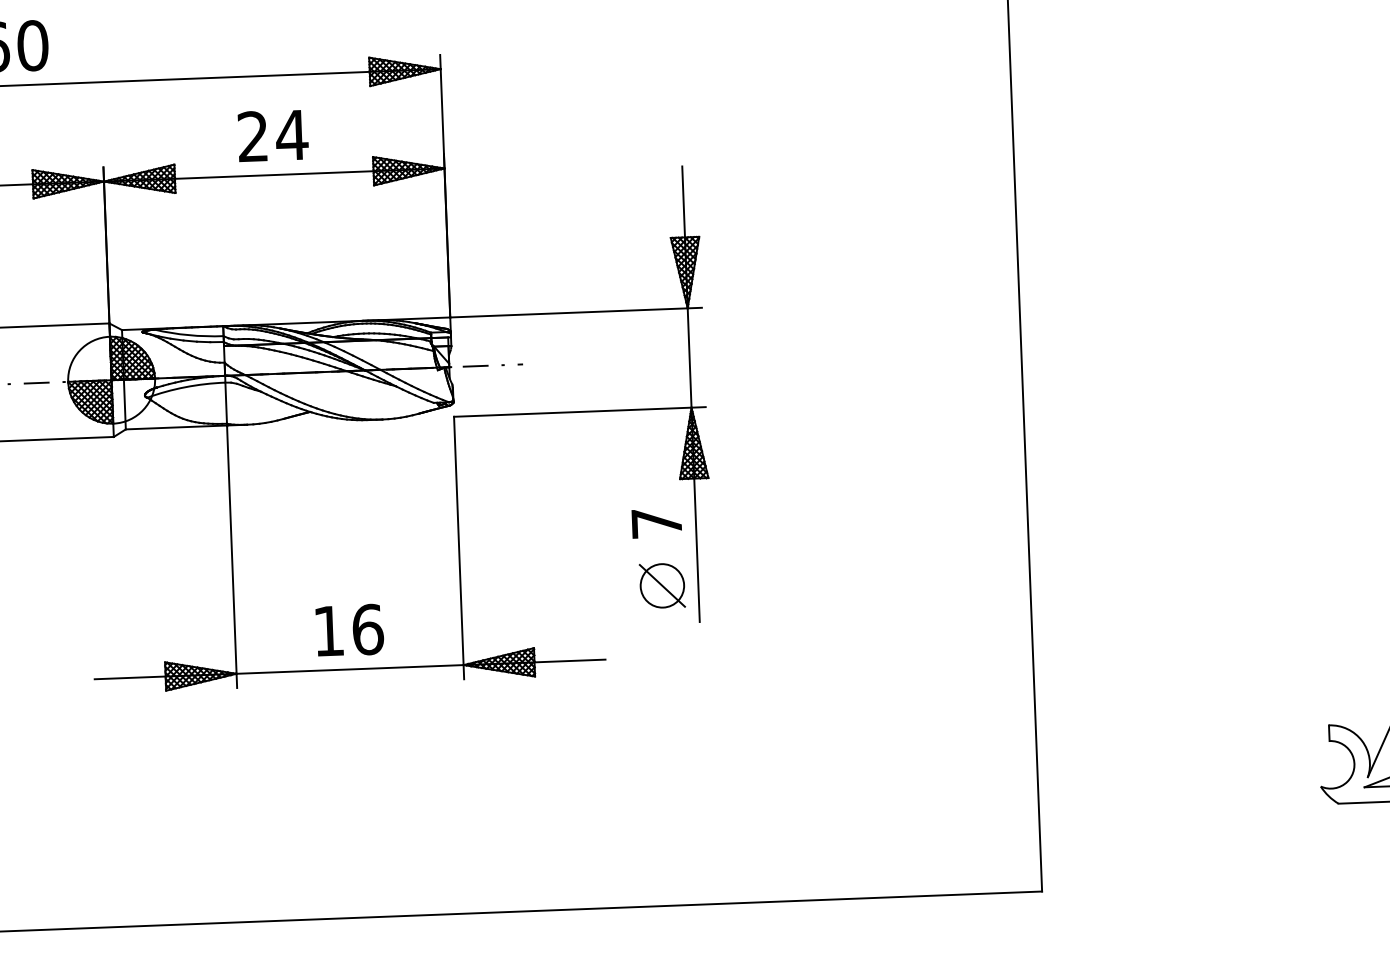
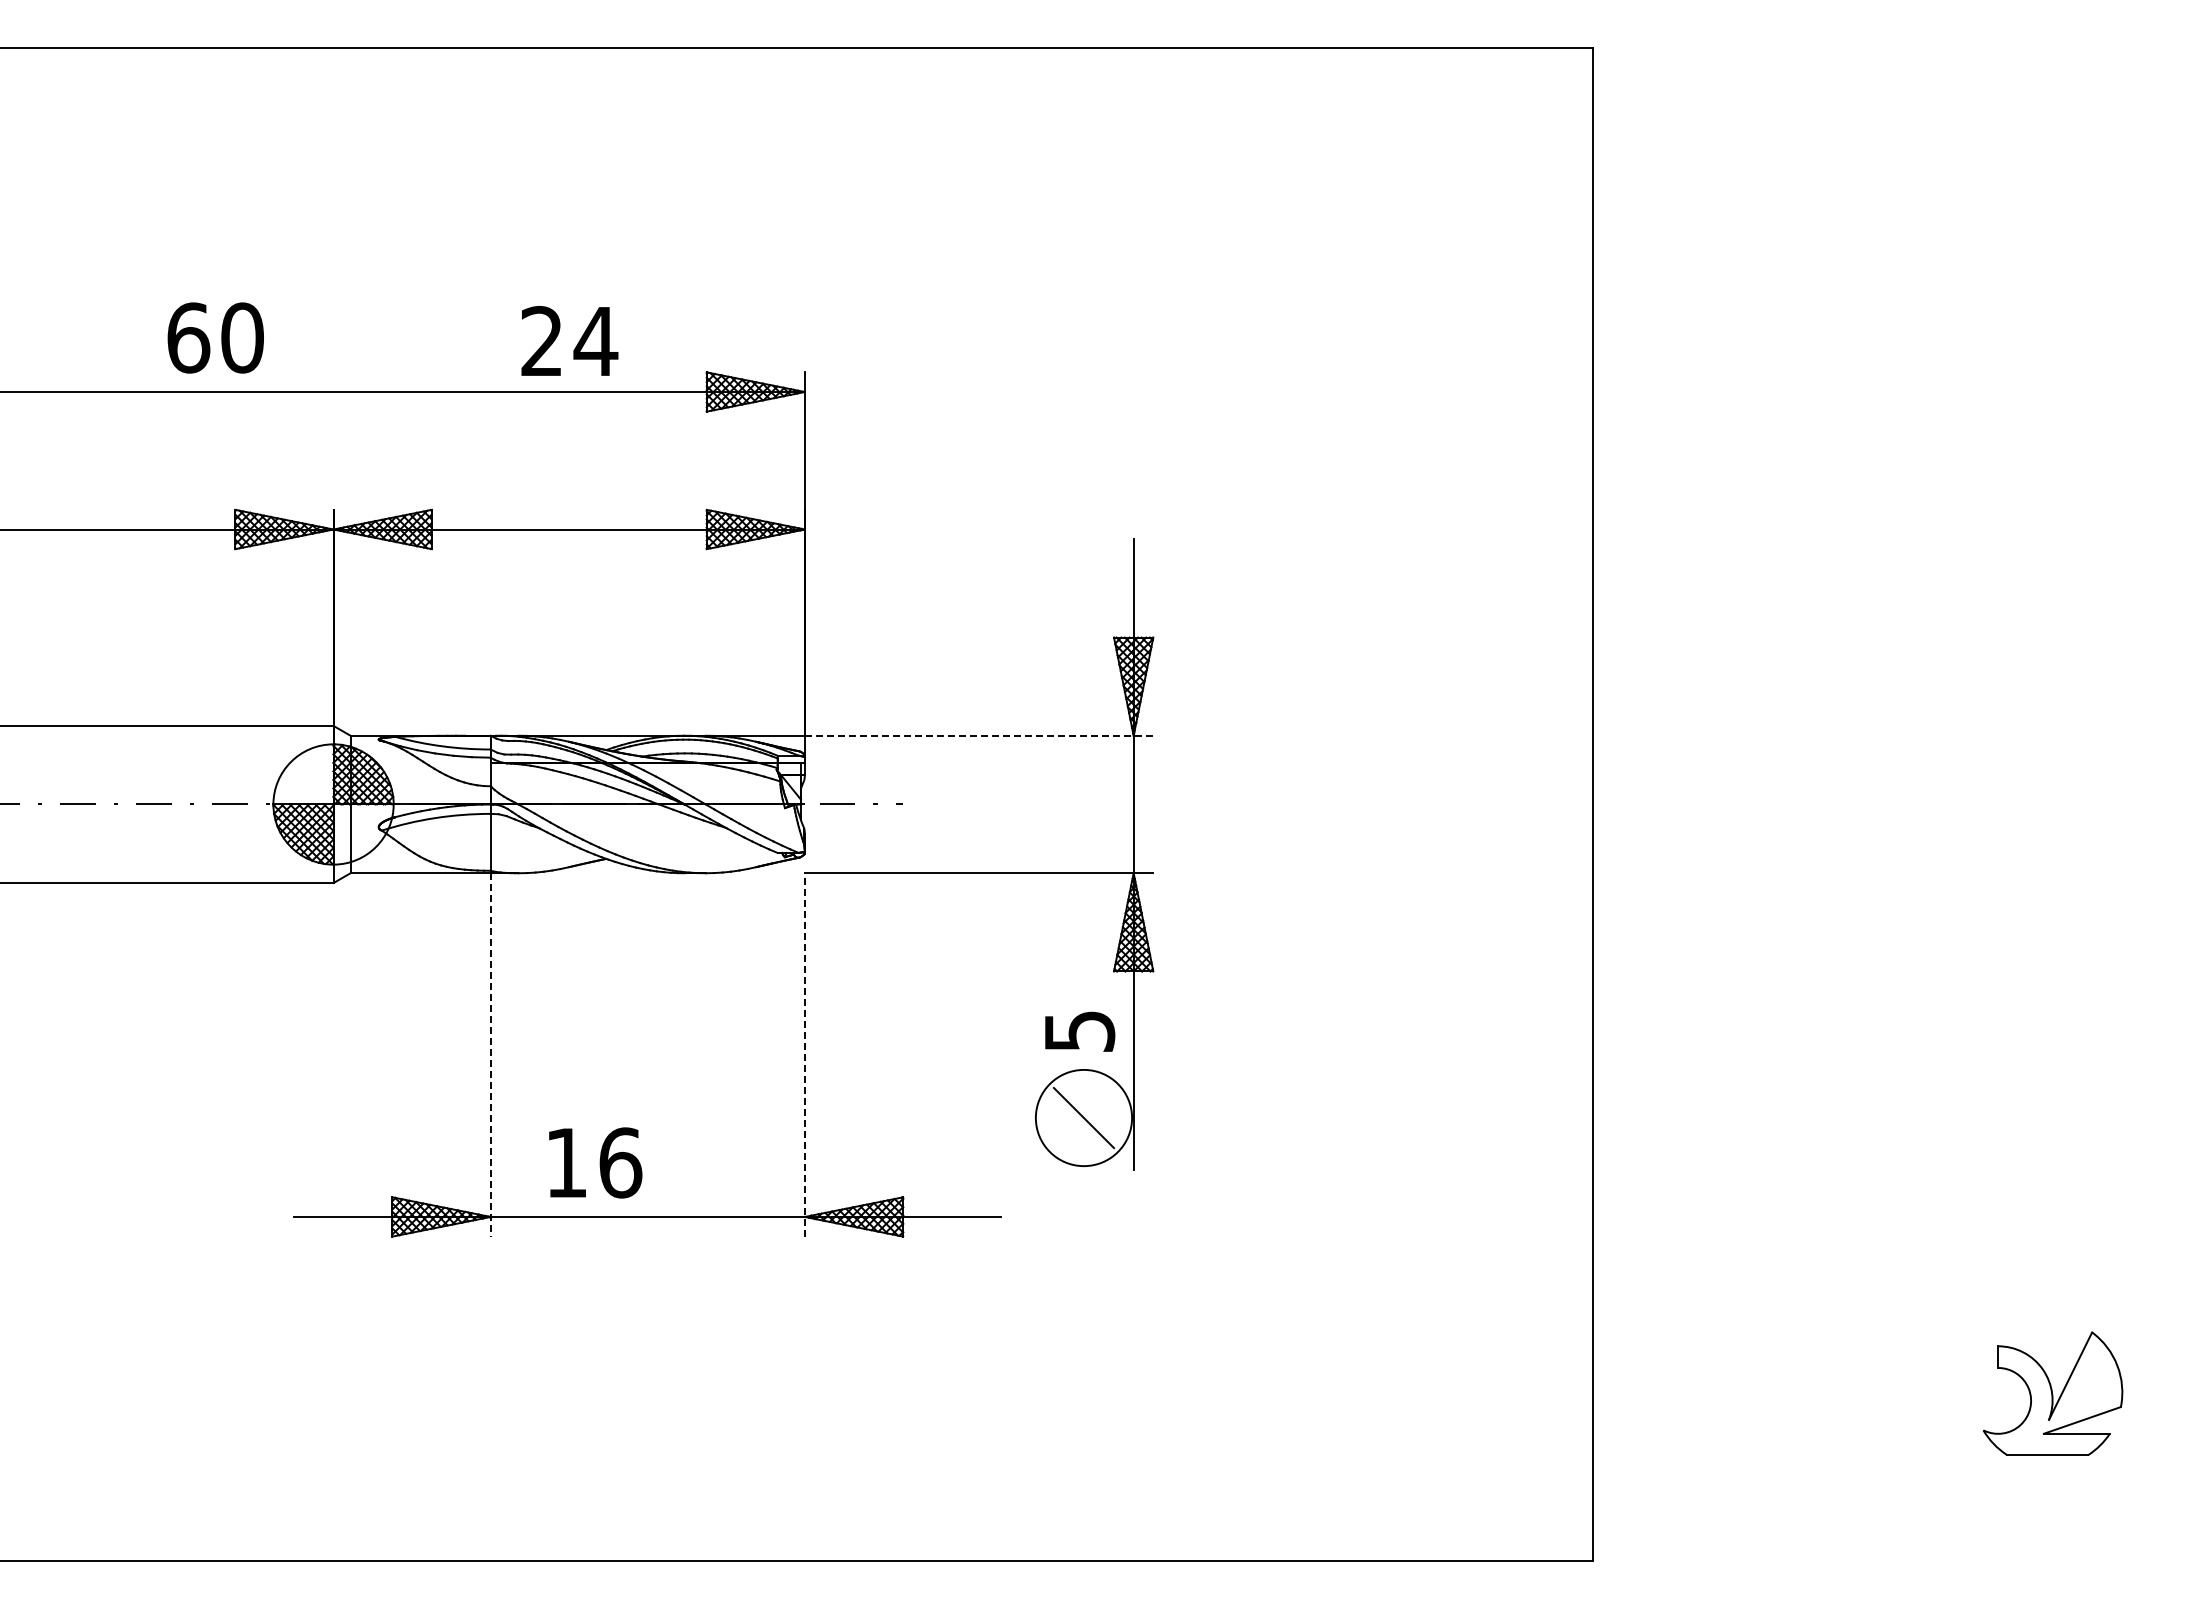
text: (272, 135) -> (569, 340), moved
line: (575, 312) -> (978, 735), solid -> dashed
text: (657, 523) -> (1080, 1031), 7 -> 5
line: (458, 547) -> (804, 1054), solid -> dashed
line: (231, 556) -> (490, 1054), solid -> dashed
circle: (662, 585) -> (1083, 1117), size x1.6
text: (349, 630) -> (595, 1162), moved

